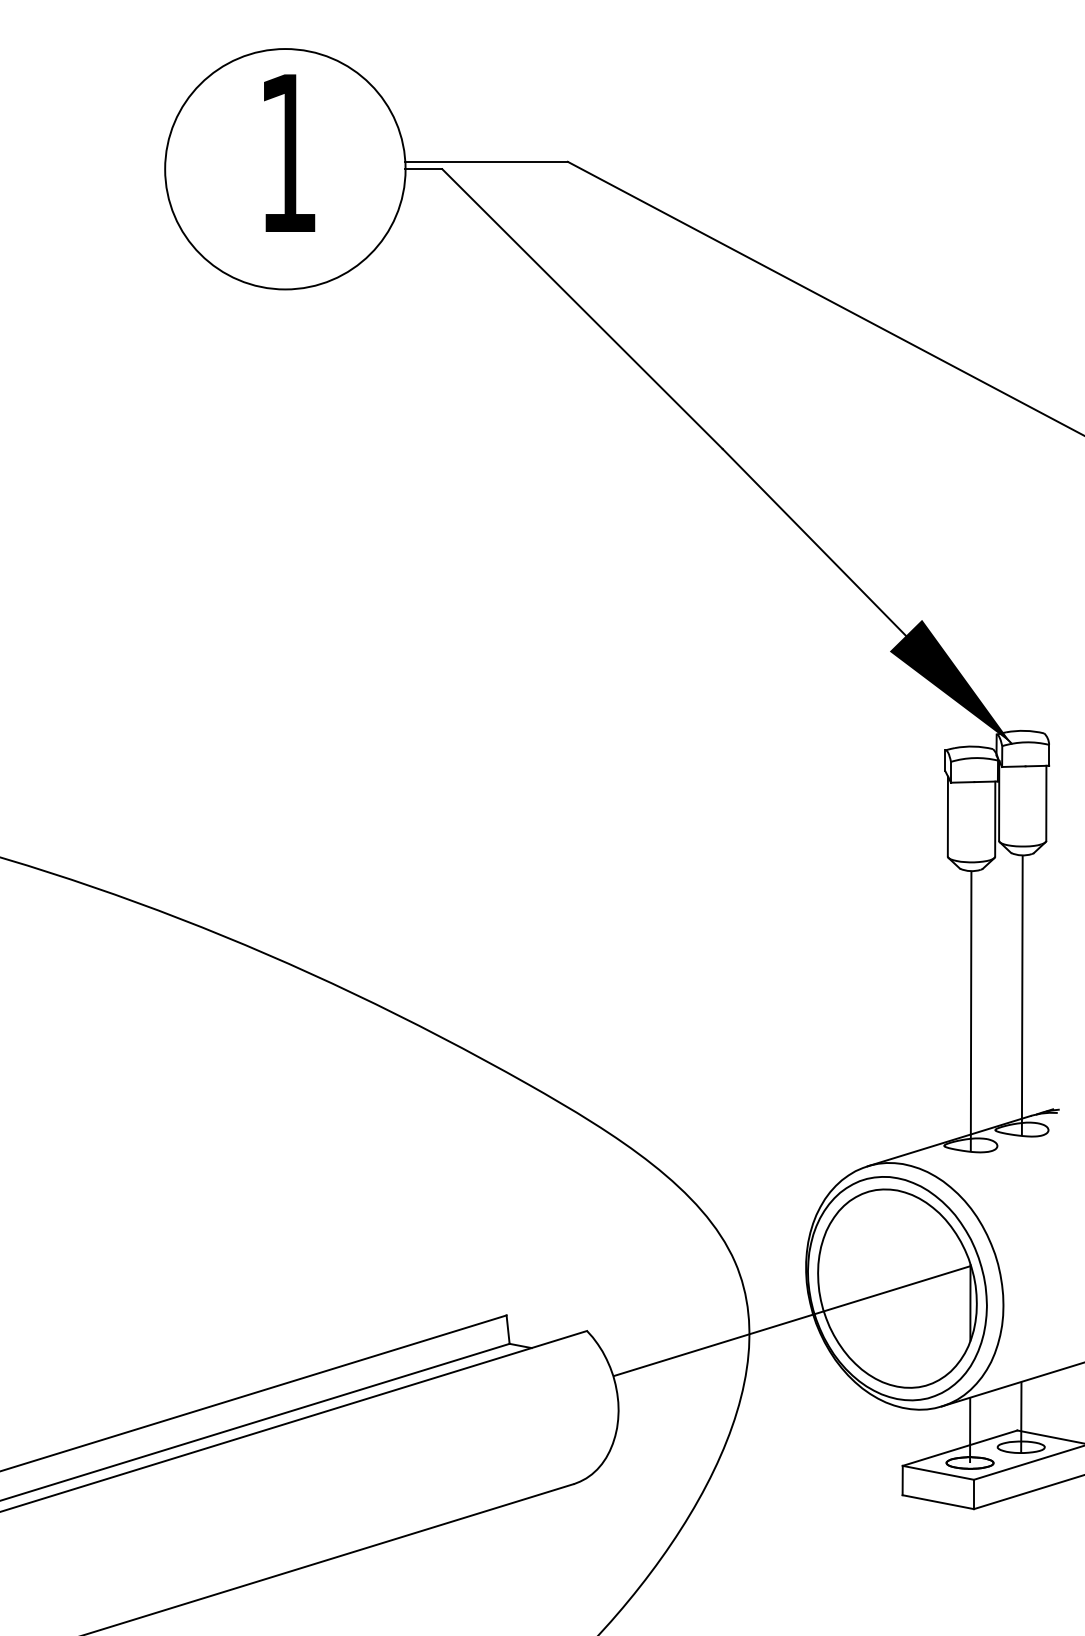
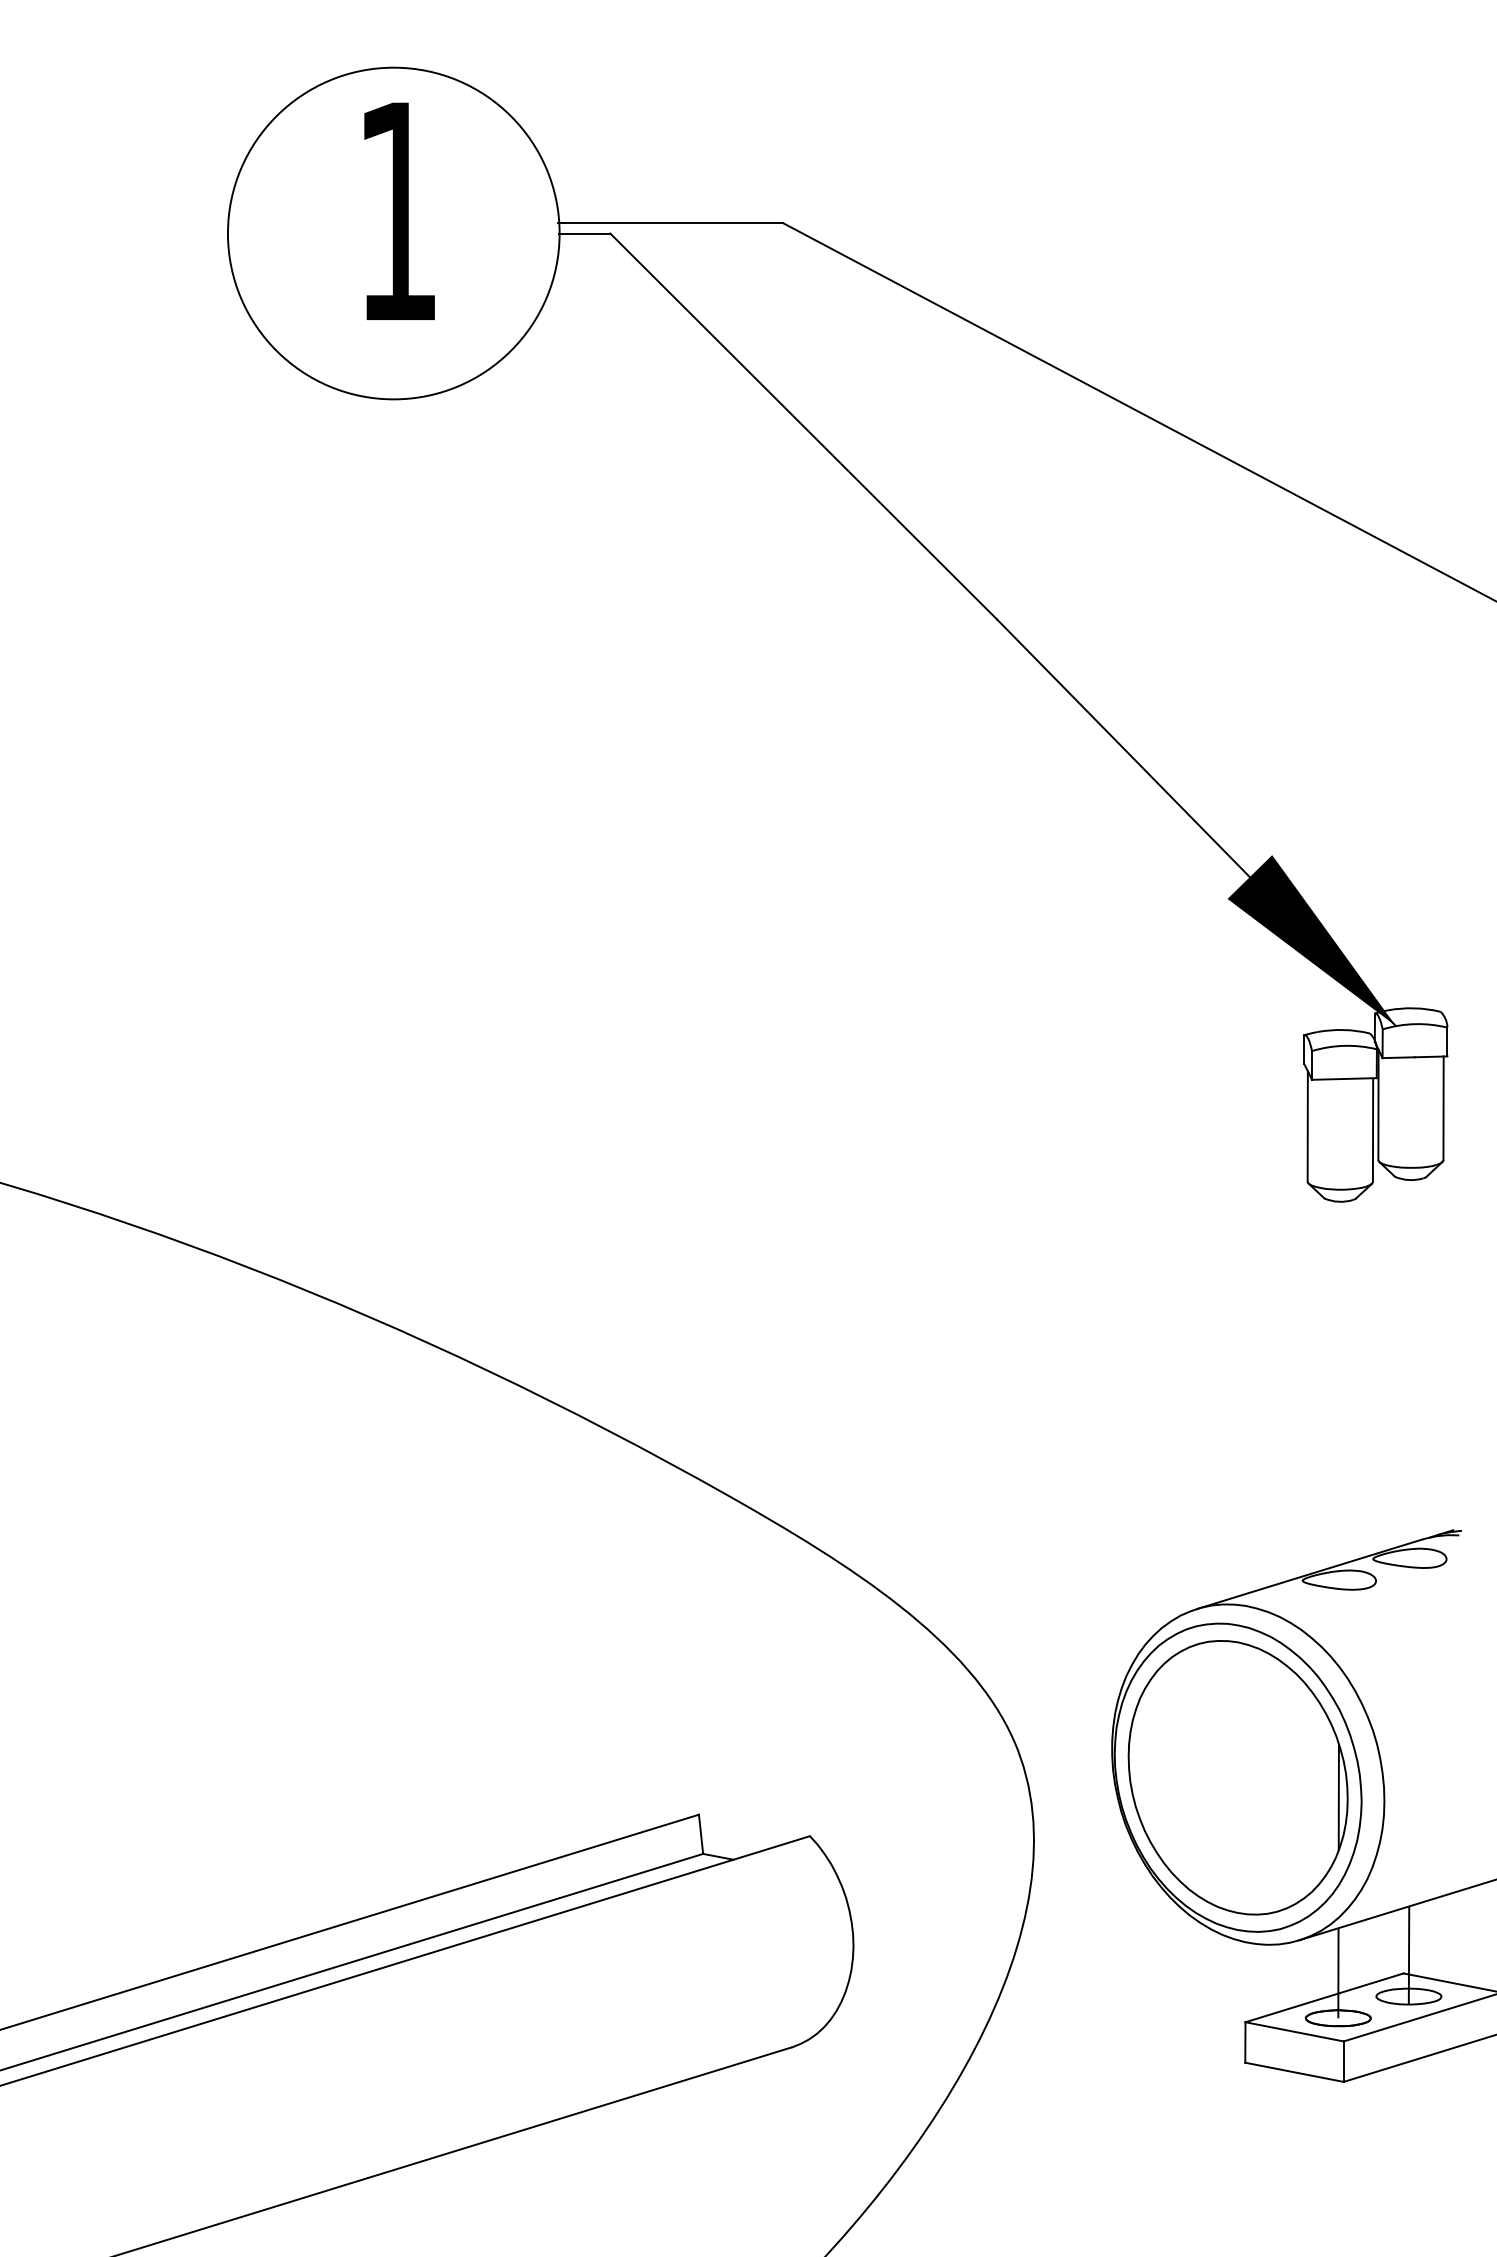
line: (1021, 995) -> (1409, 1373), removed
line: (970, 1010) -> (1339, 1394), removed
line: (791, 1321) -> (1092, 1822), removed

